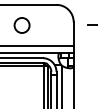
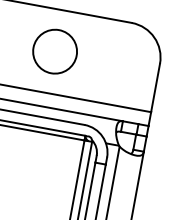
circle: (21, 25) -> (53, 51), size x1.43

